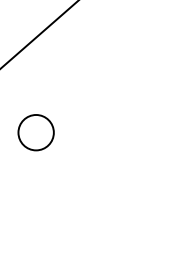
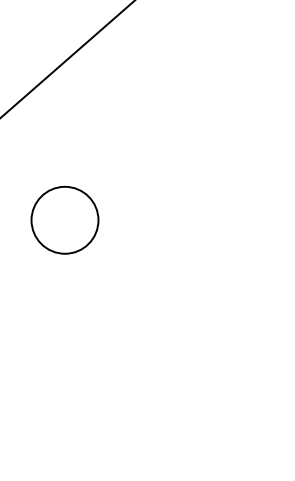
part: (35, 132) -> (63, 219), moved

